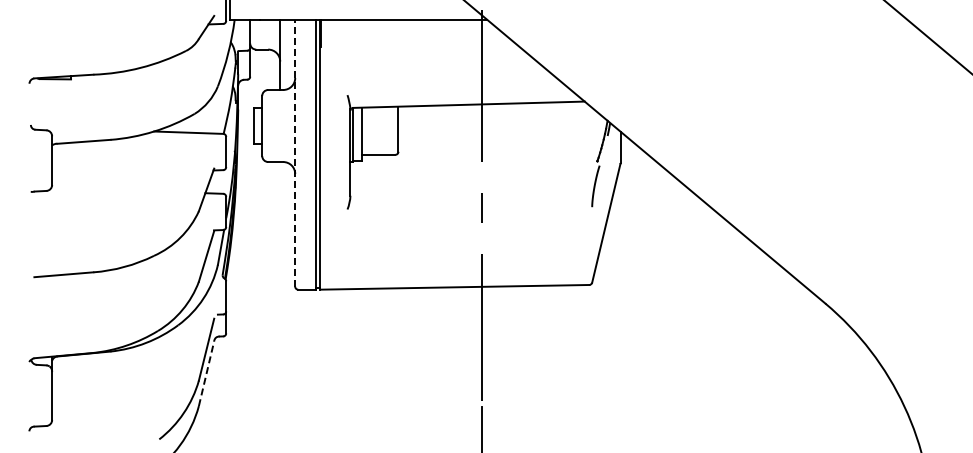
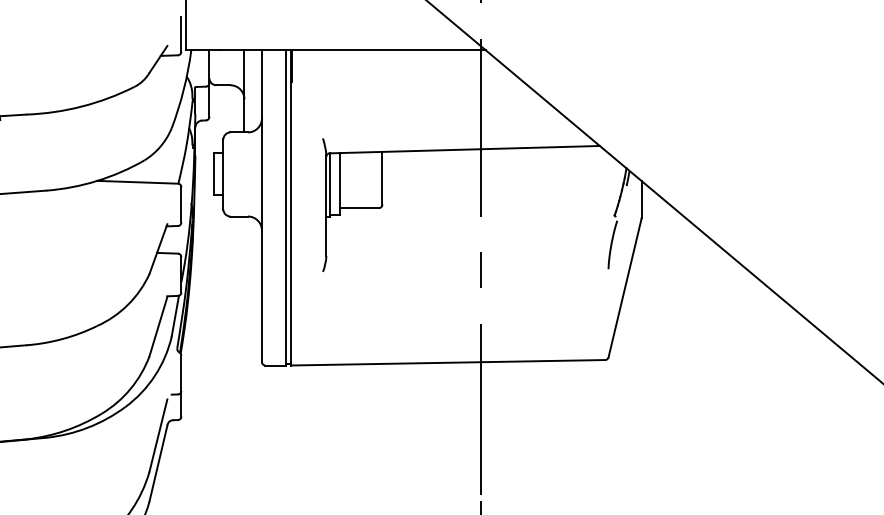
line: (295, 153) -> (262, 206), dashed -> solid
line: (206, 373) -> (158, 463), dashed -> solid

